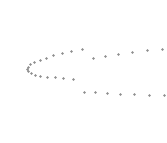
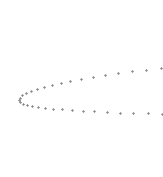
part: (53, 56) -> (44, 88), moved

